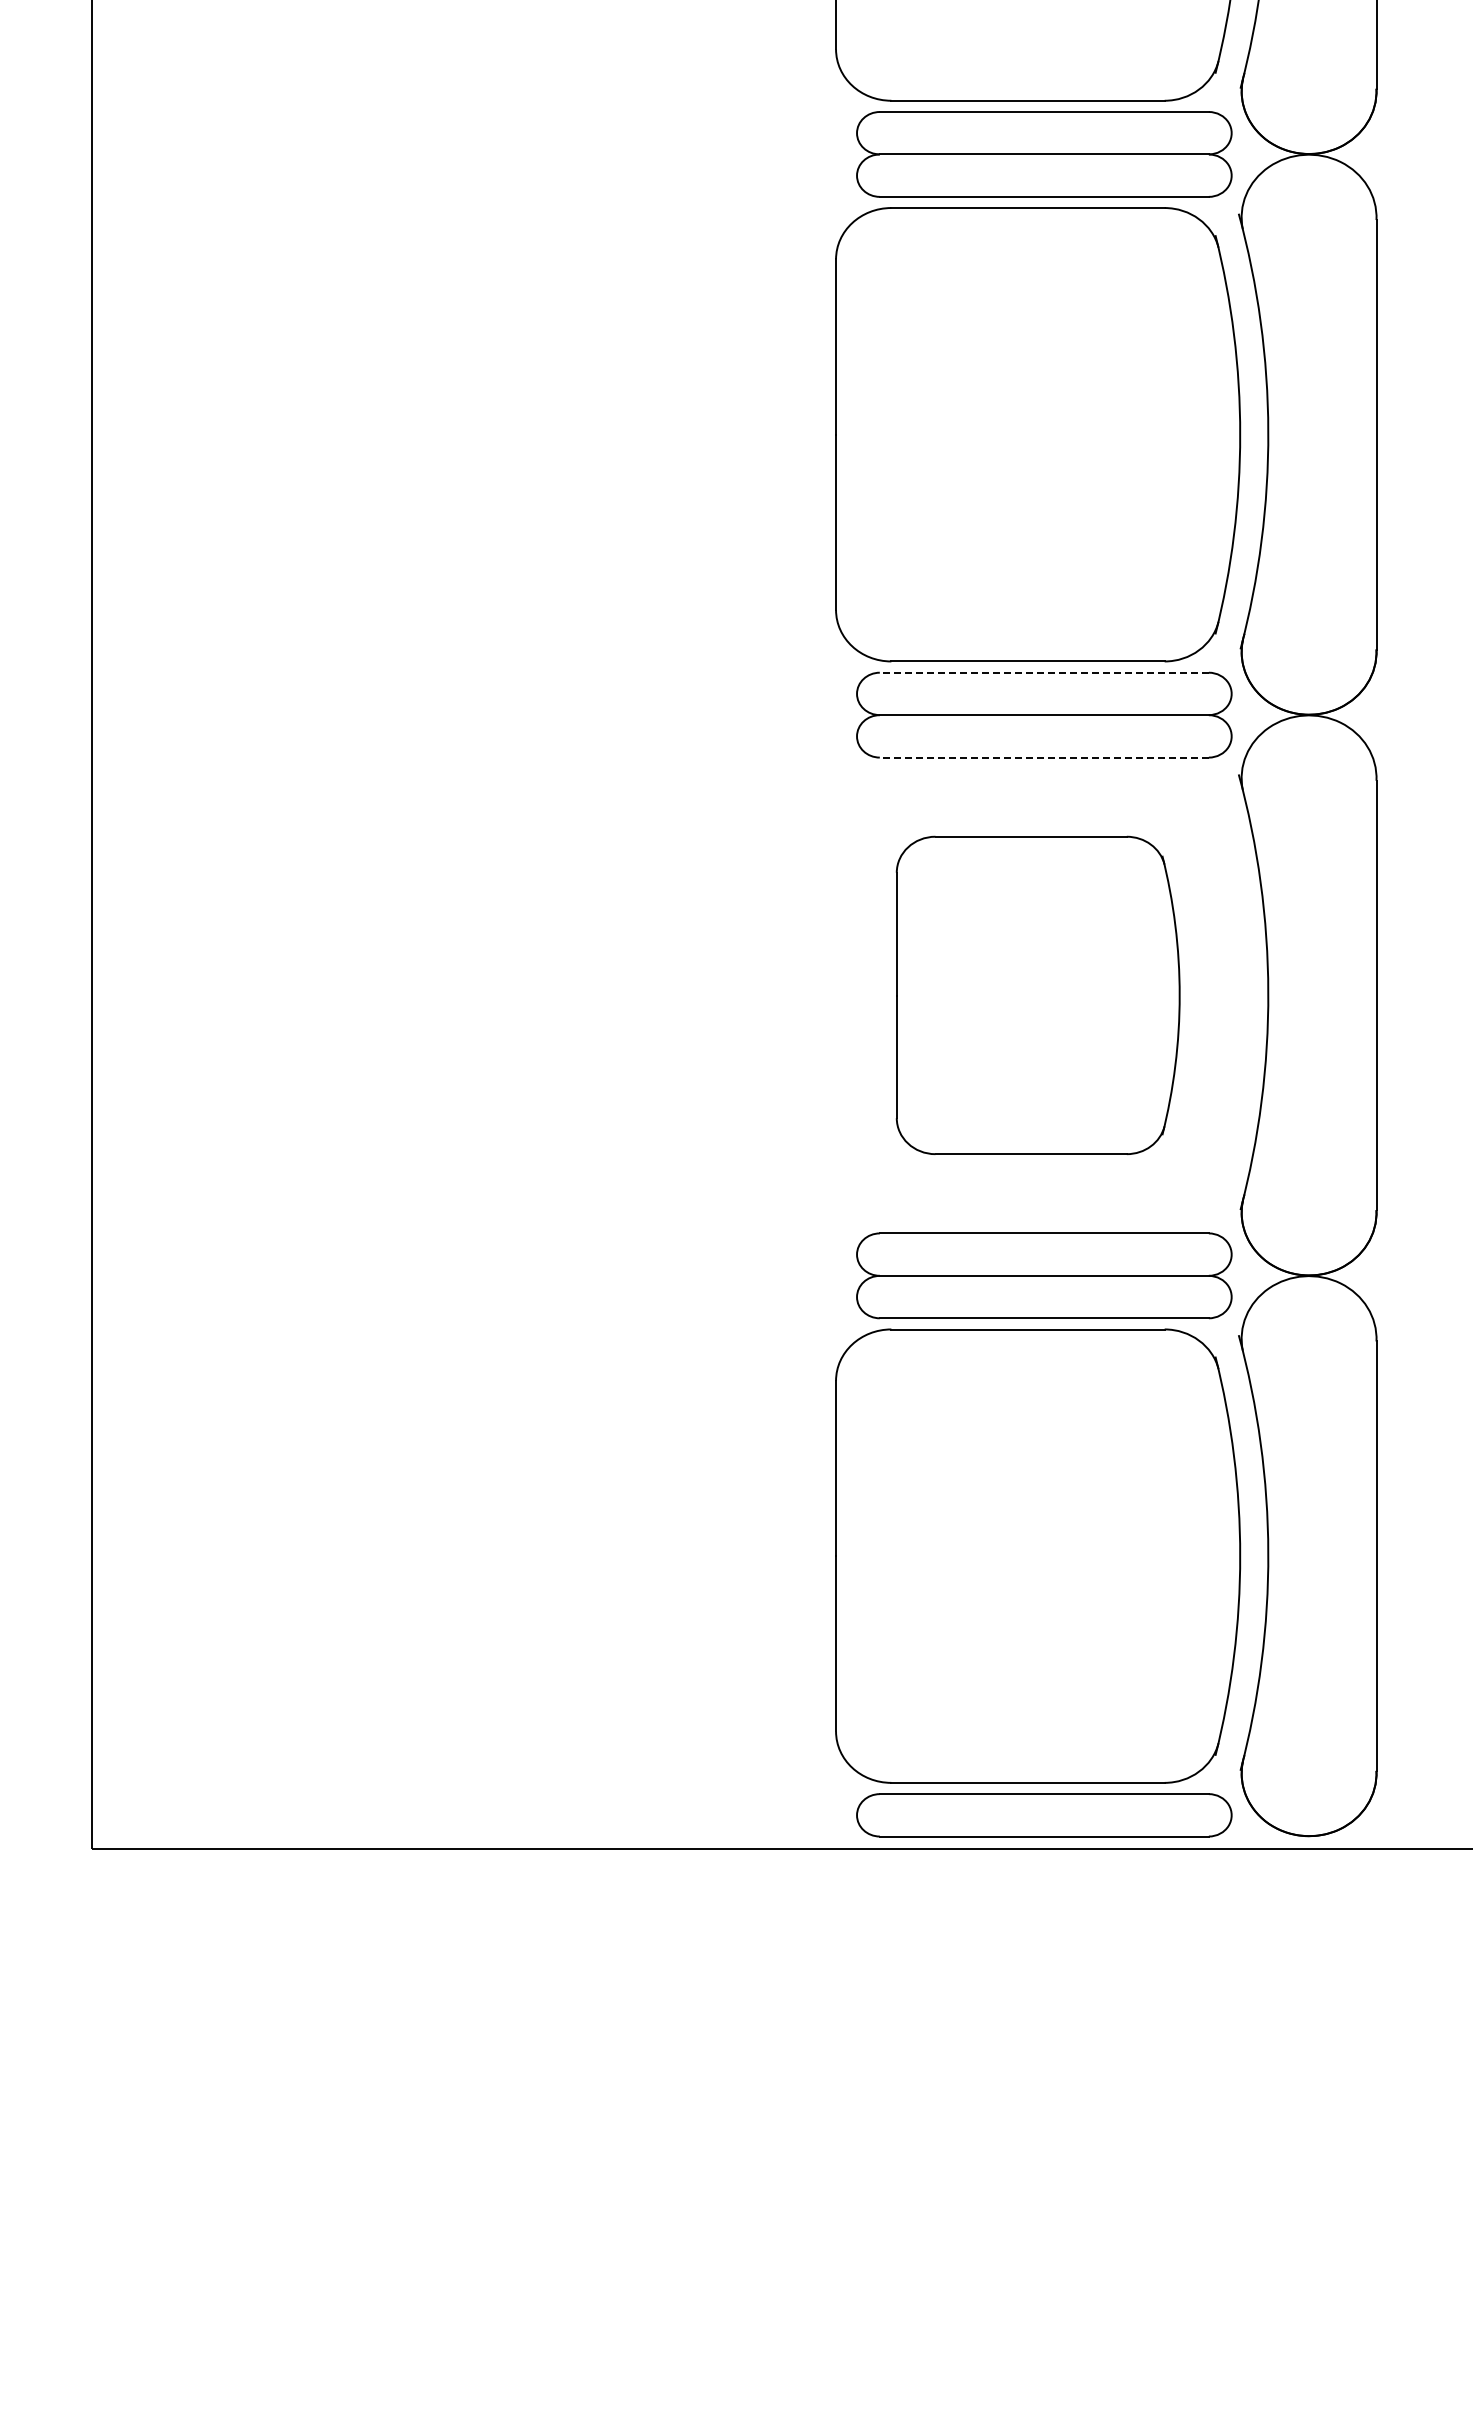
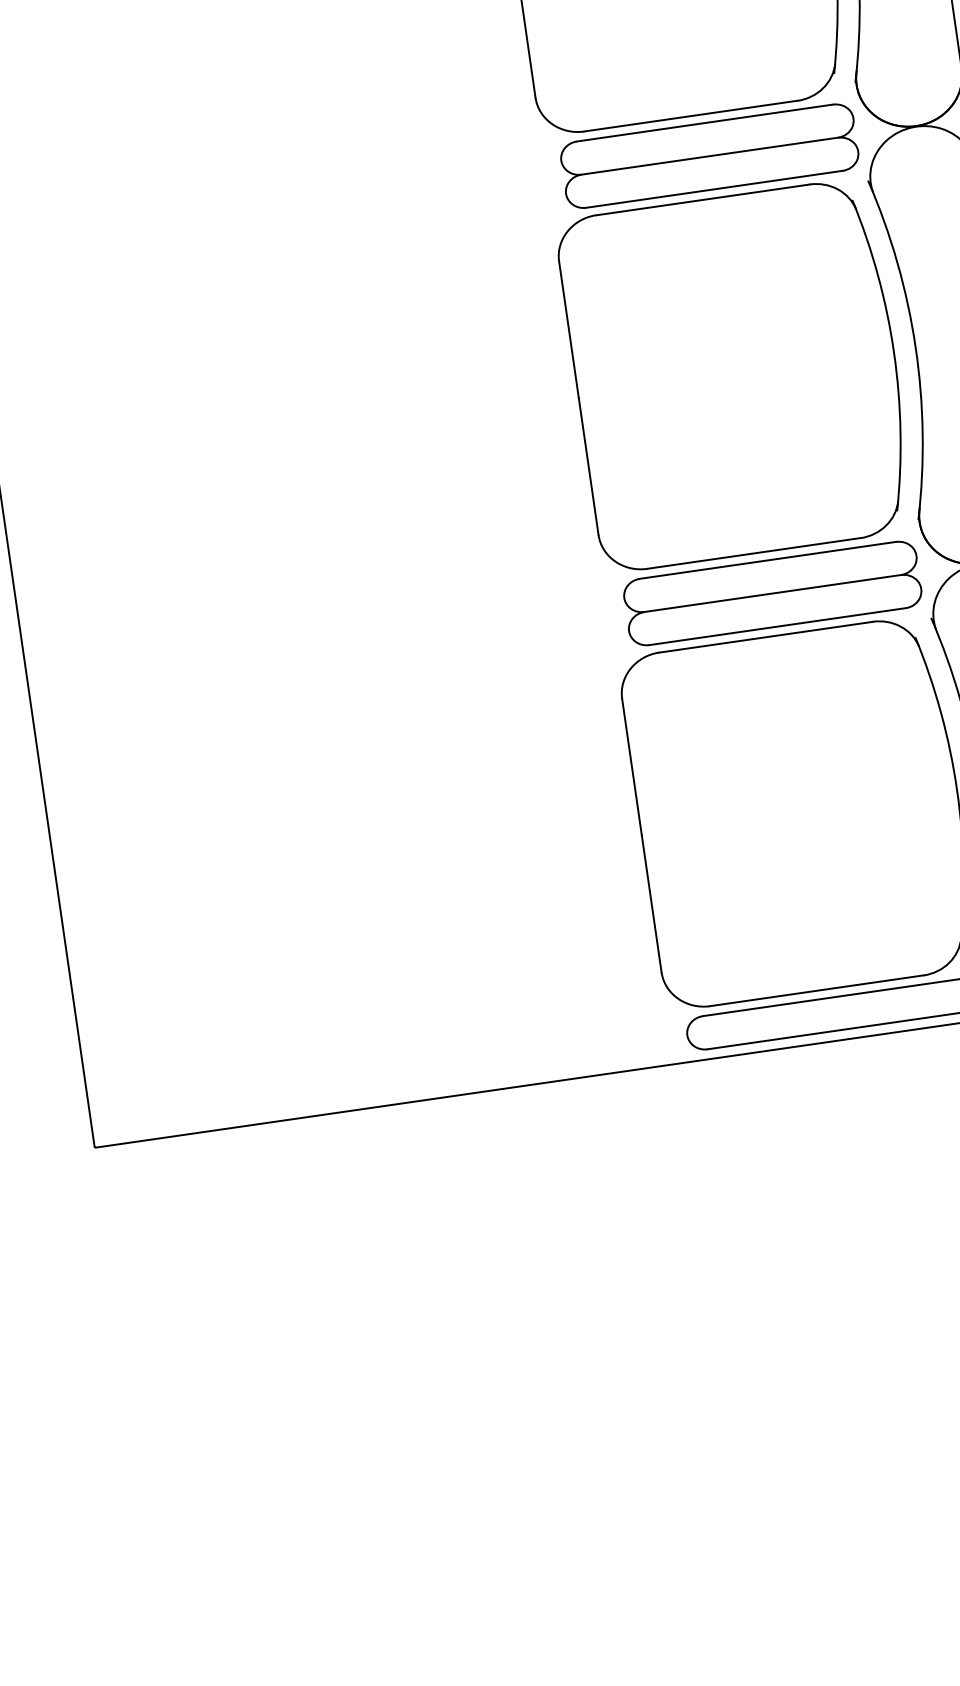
line: (1044, 672) -> (705, 122), dashed -> solid
line: (1044, 757) -> (714, 189), dashed -> solid
part: (1038, 995) -> (736, 375), size x1.43

